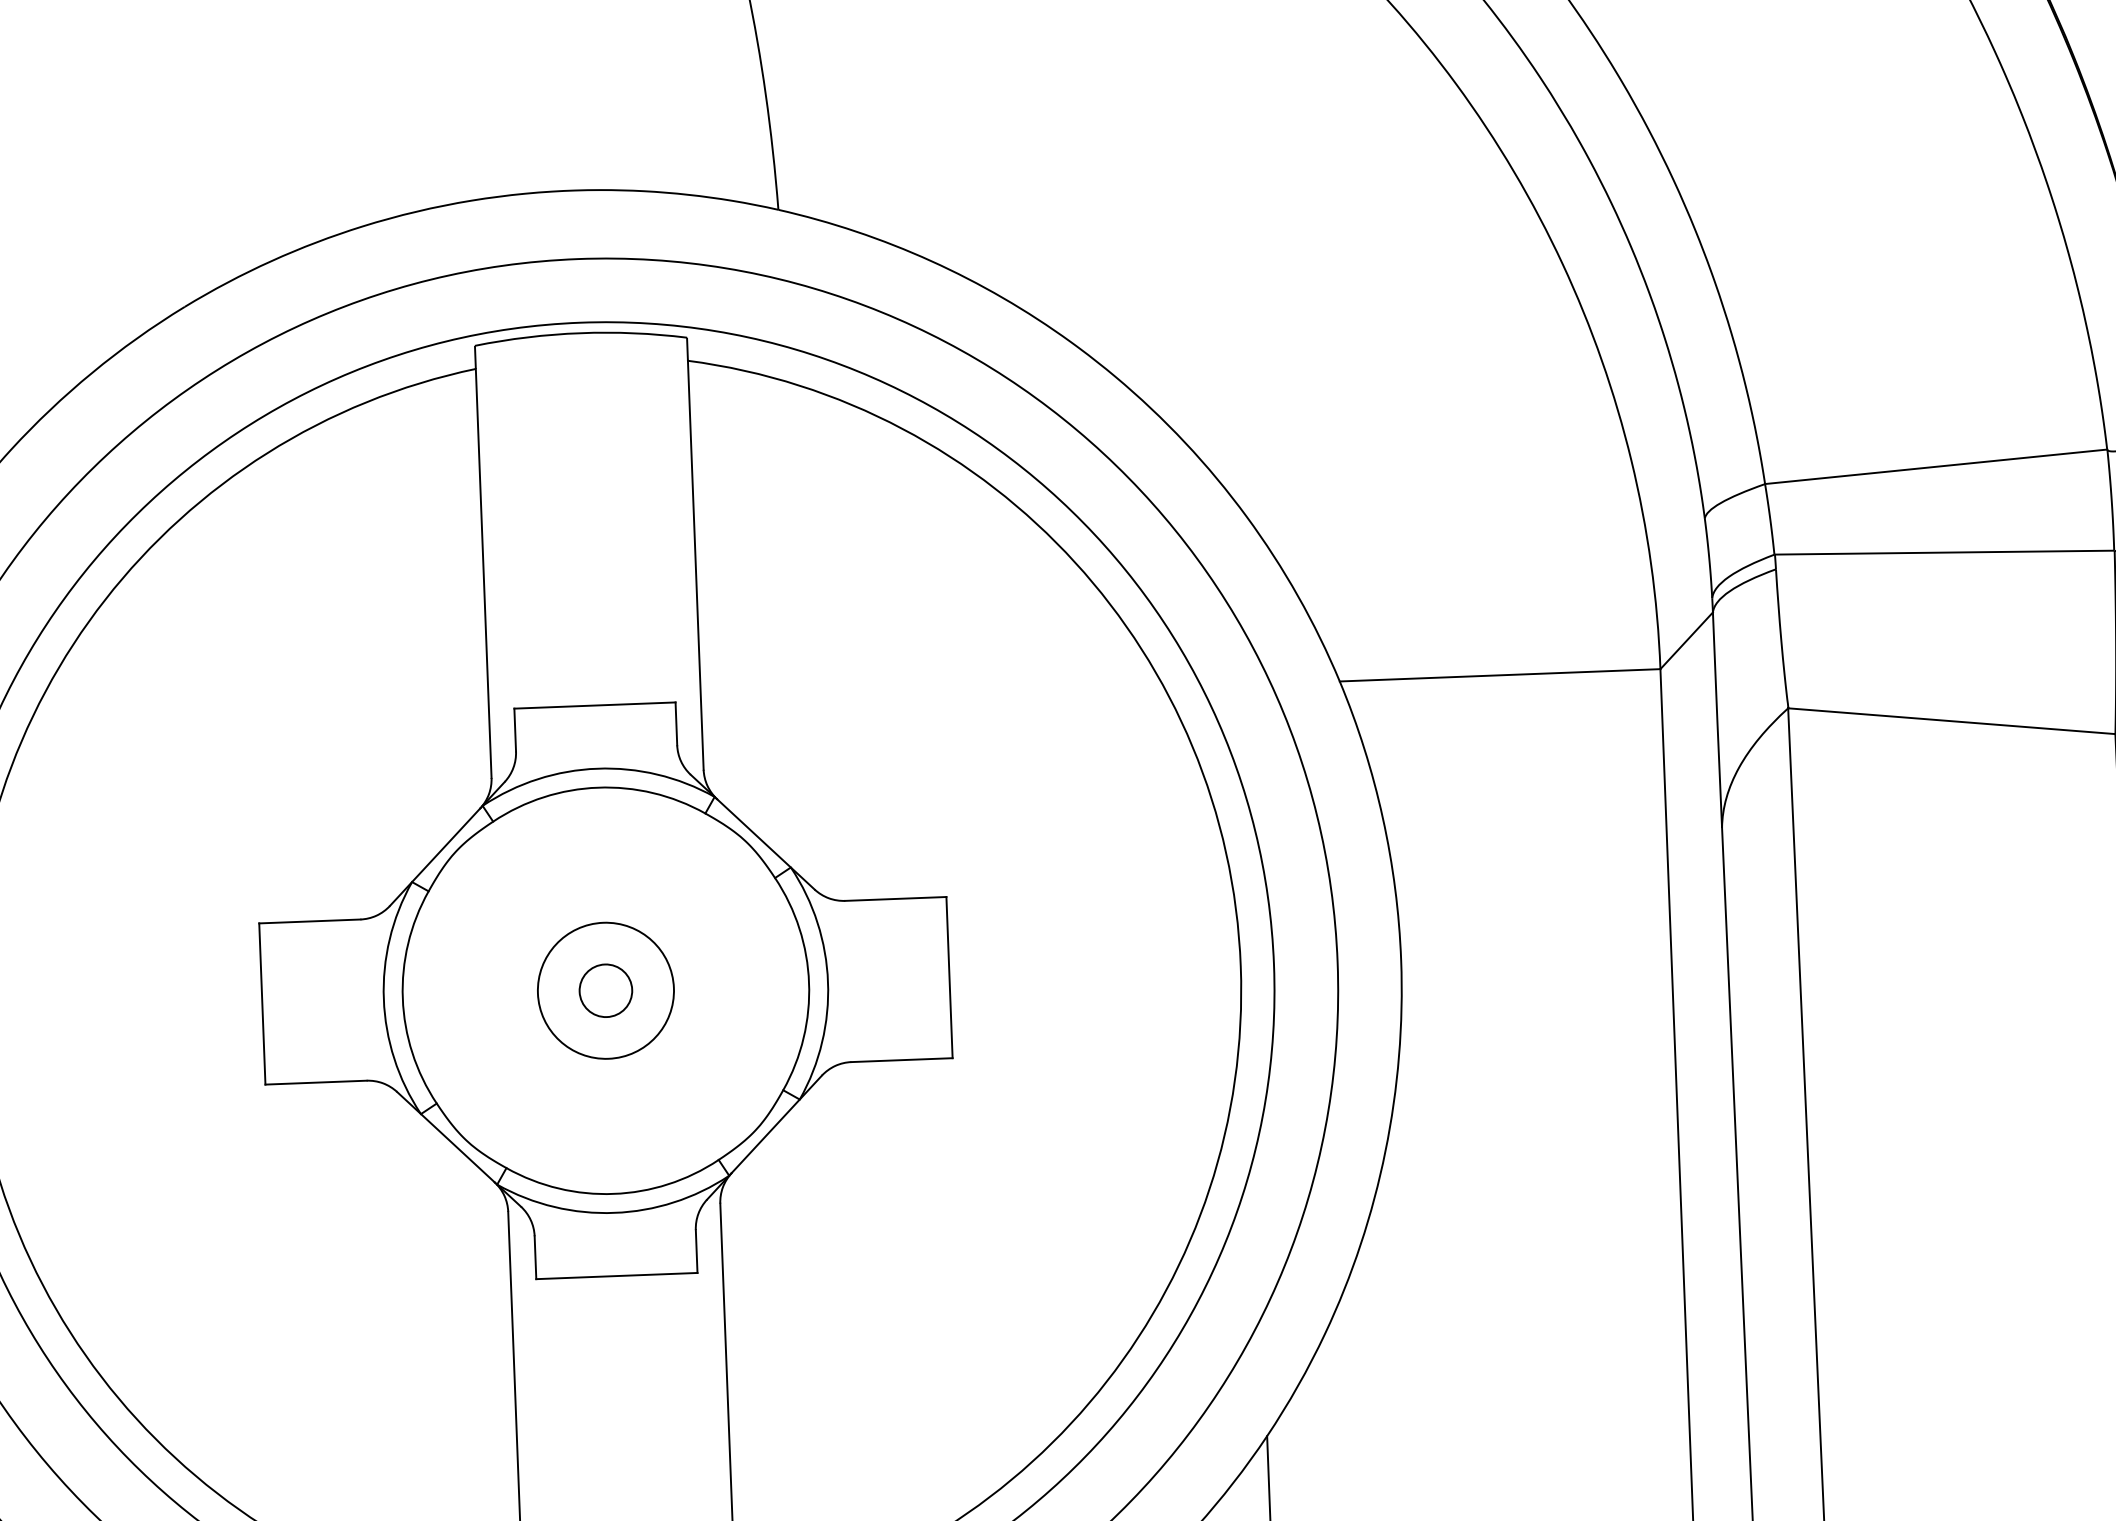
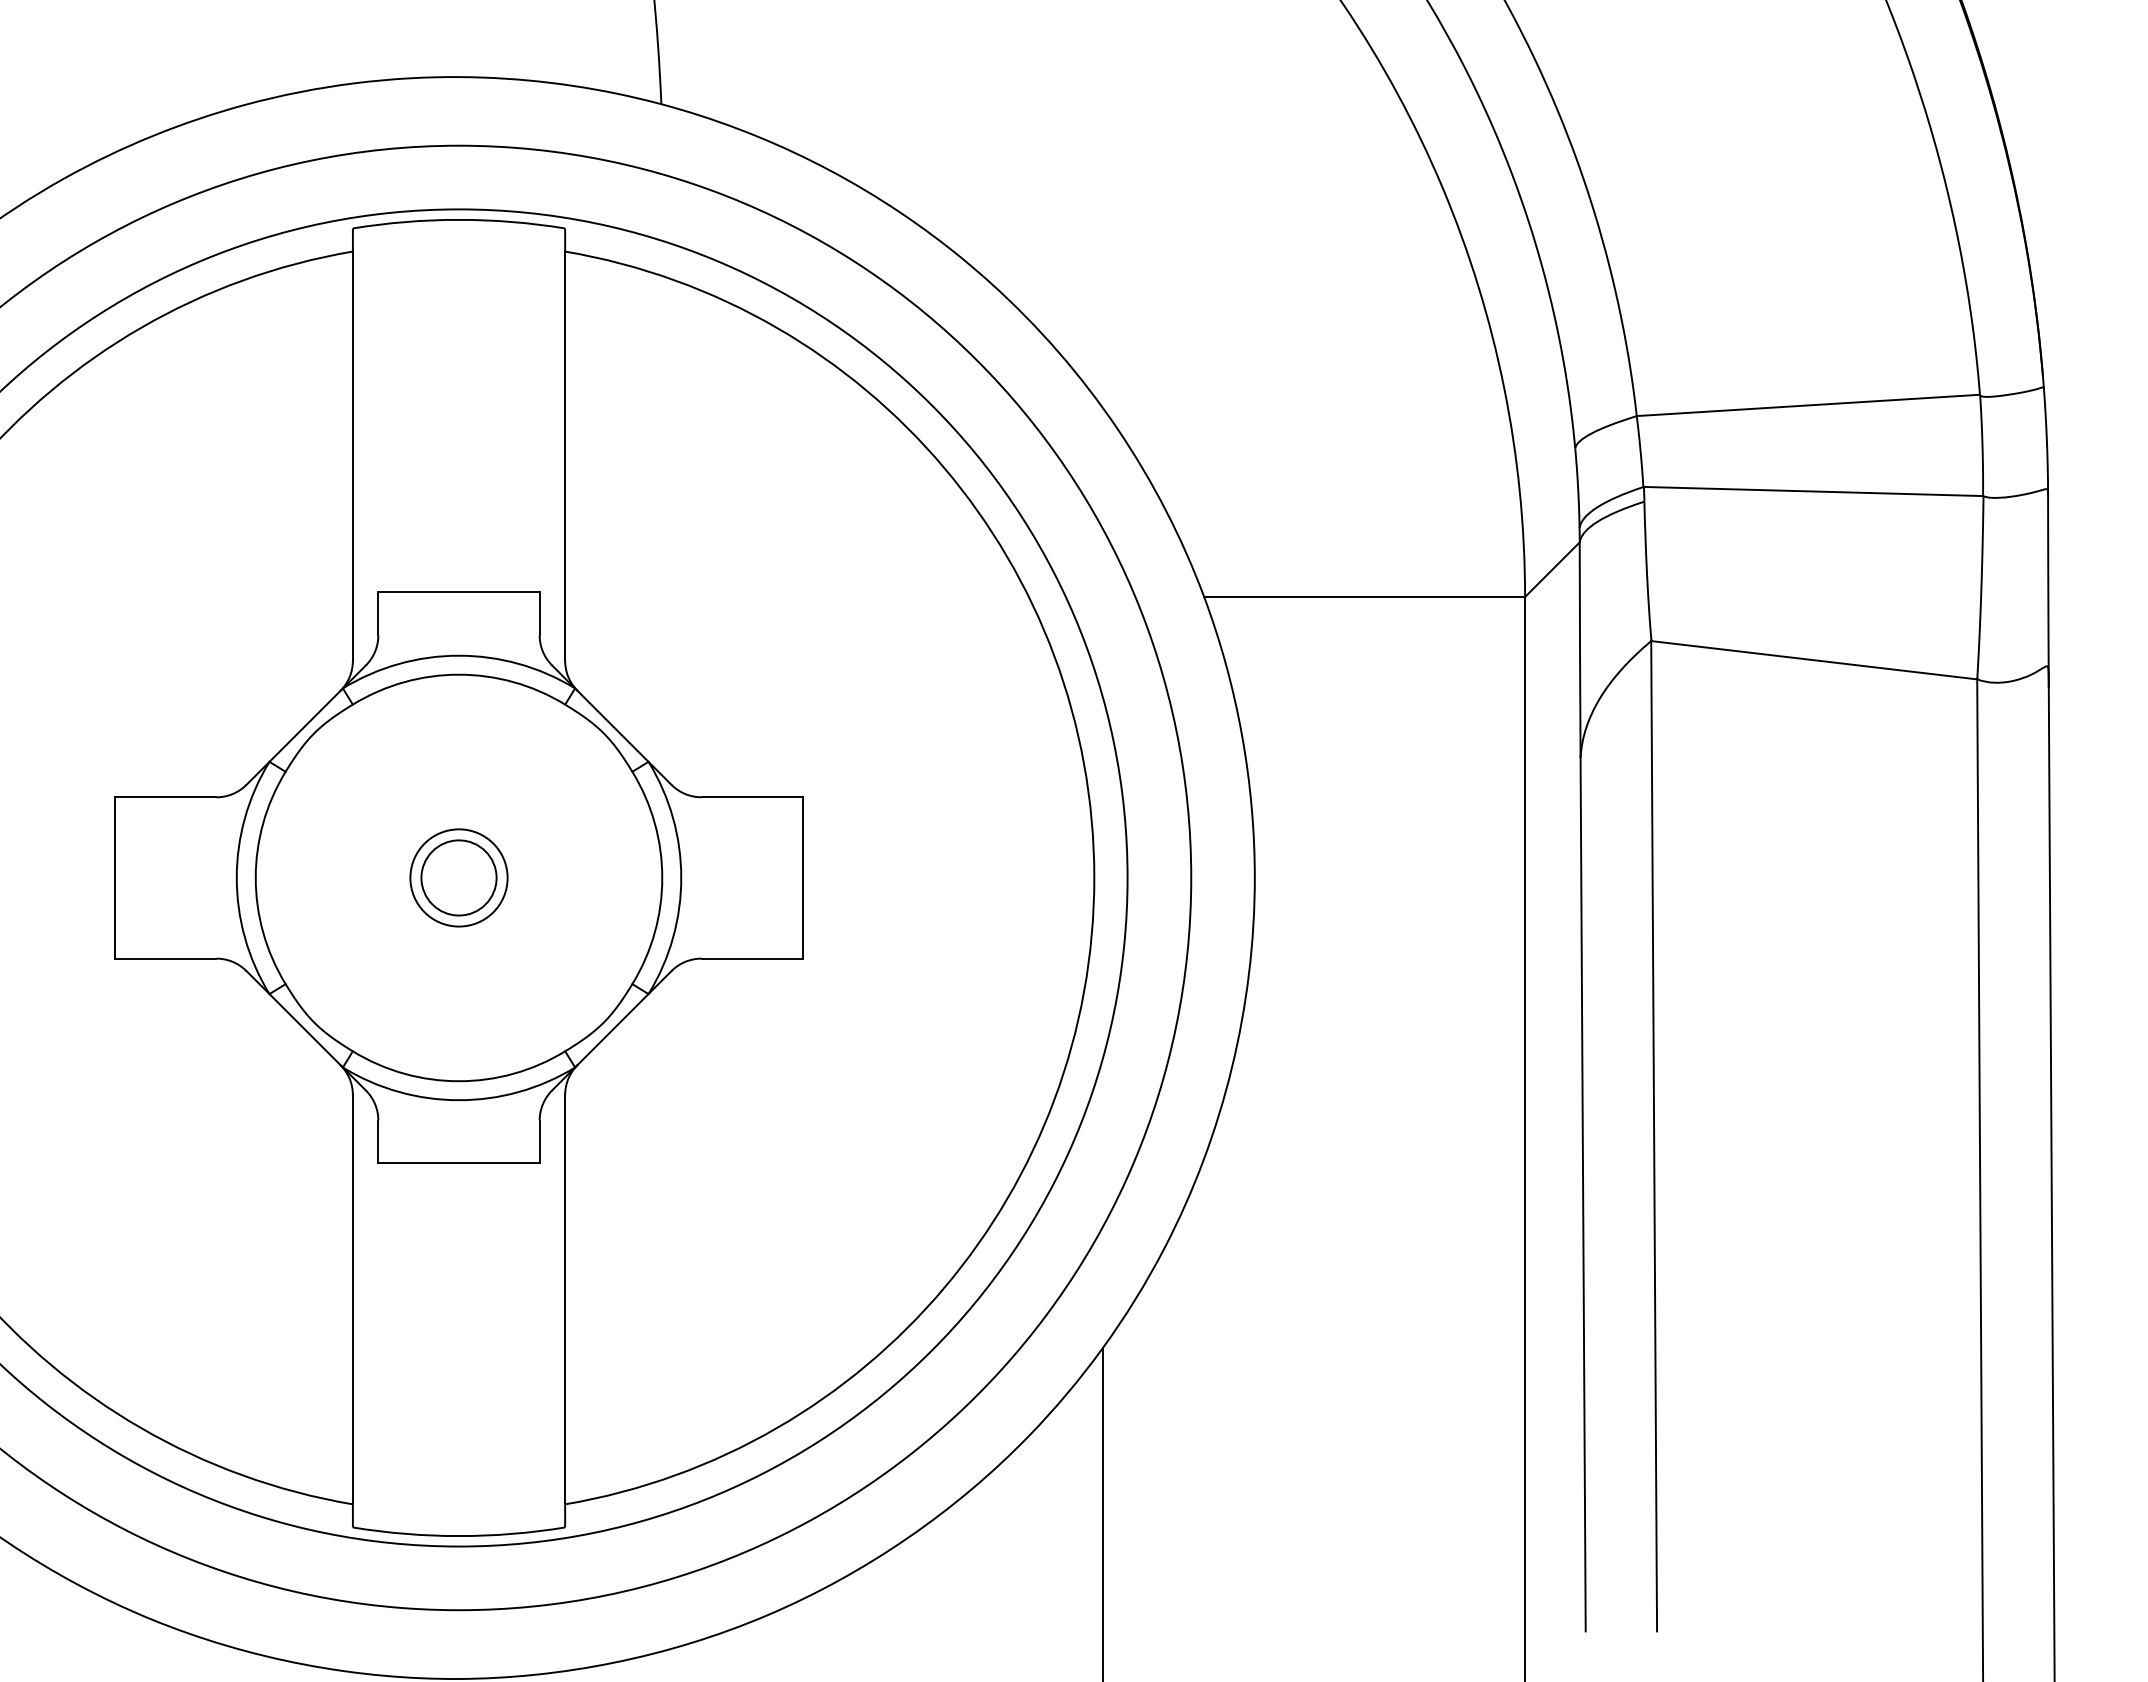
circle: (605, 990) -> (458, 877), size x0.71
circle: (605, 990) -> (458, 877), size x1.43

